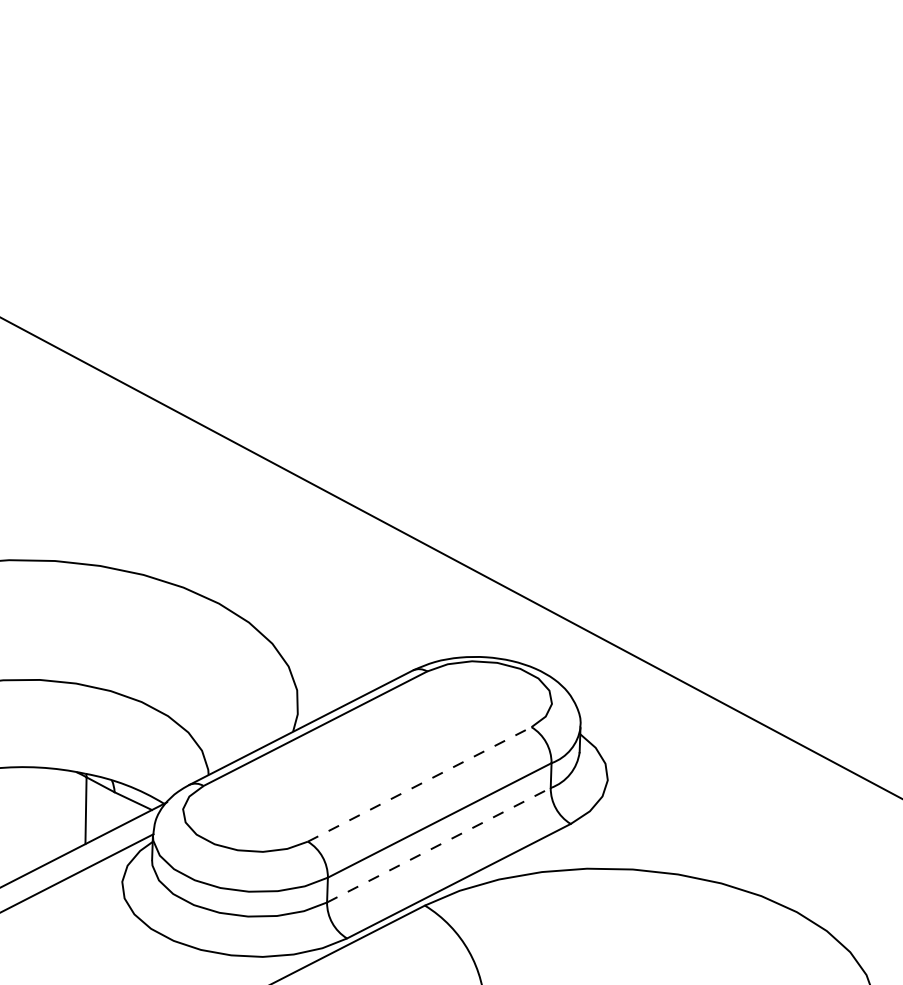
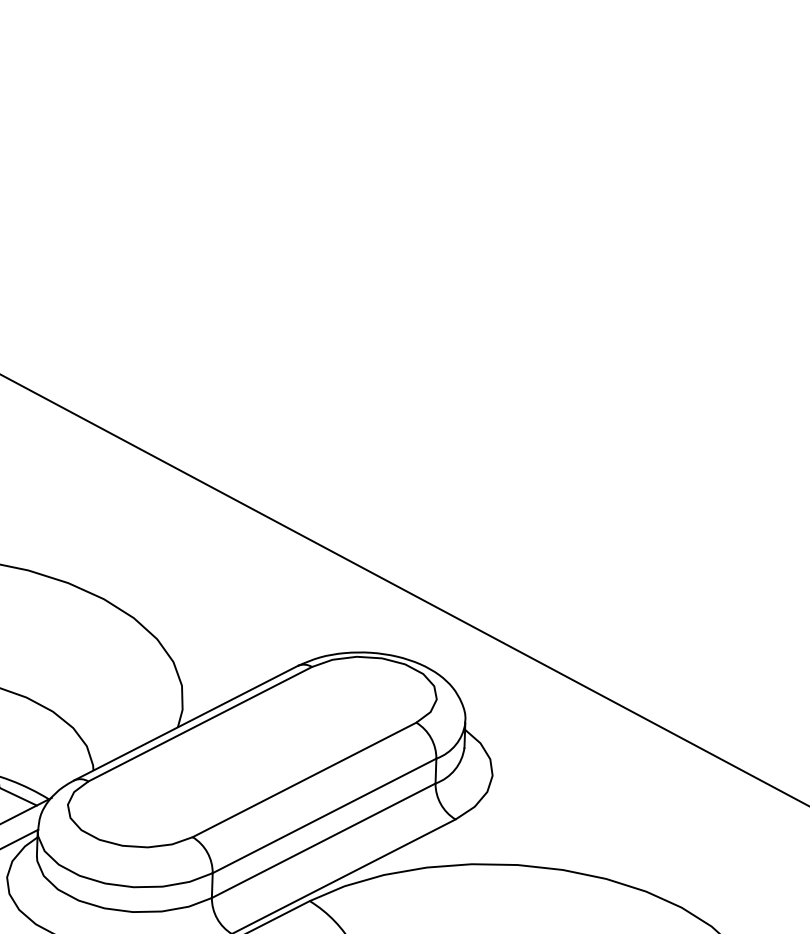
line: (419, 784) -> (304, 780), dashed -> solid
line: (438, 845) -> (323, 841), dashed -> solid

